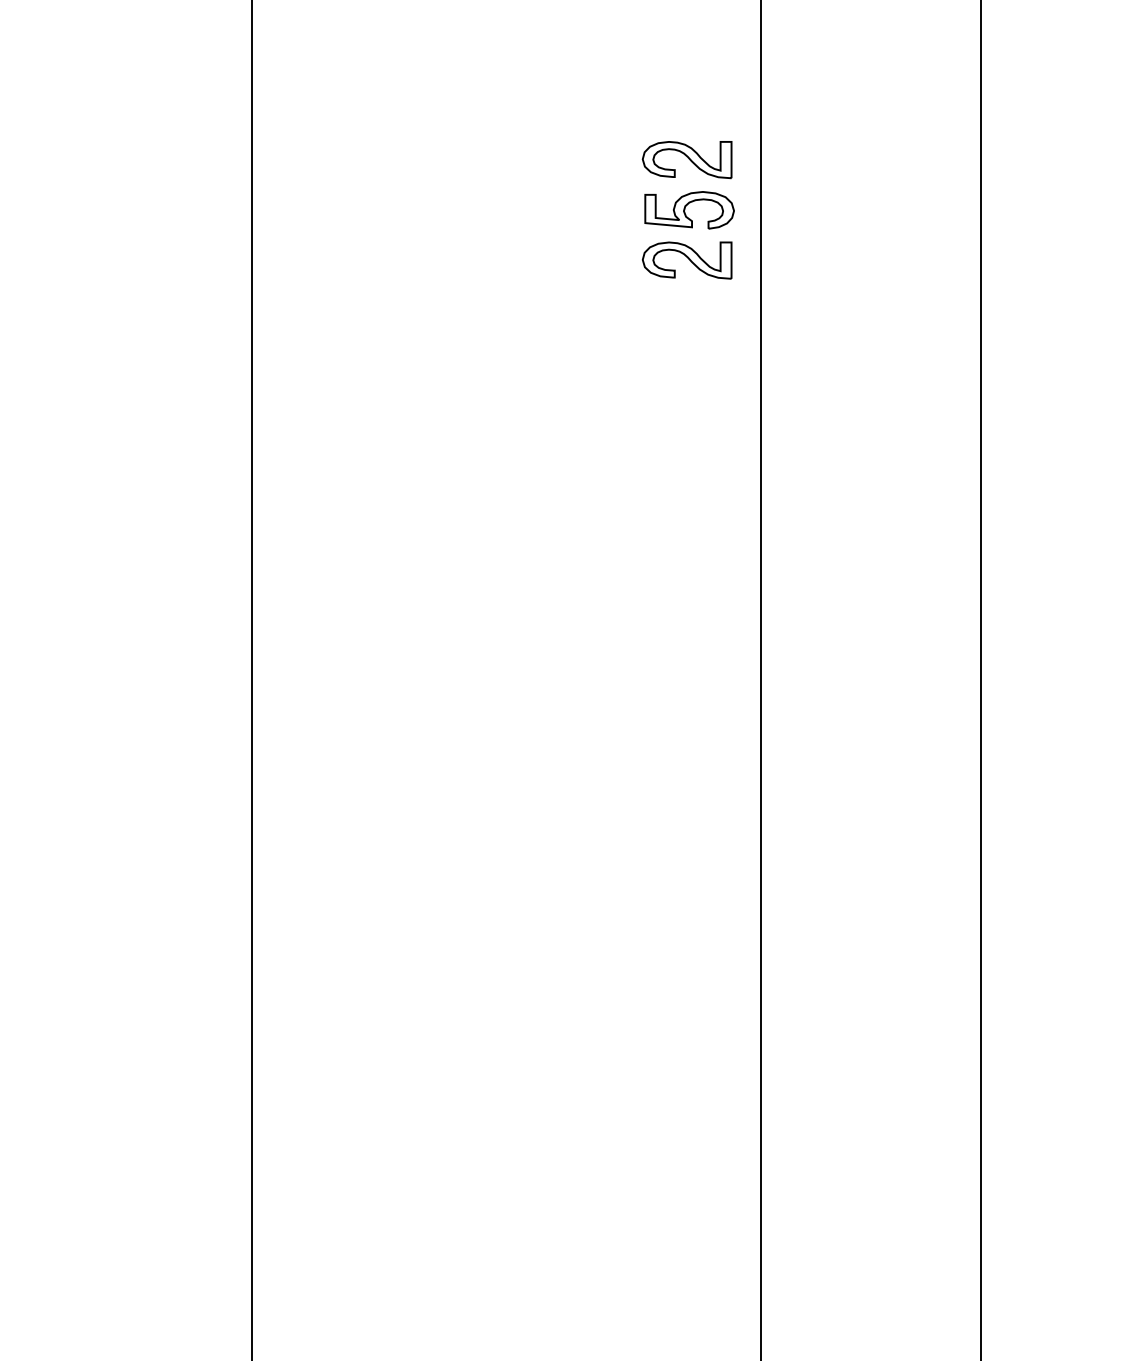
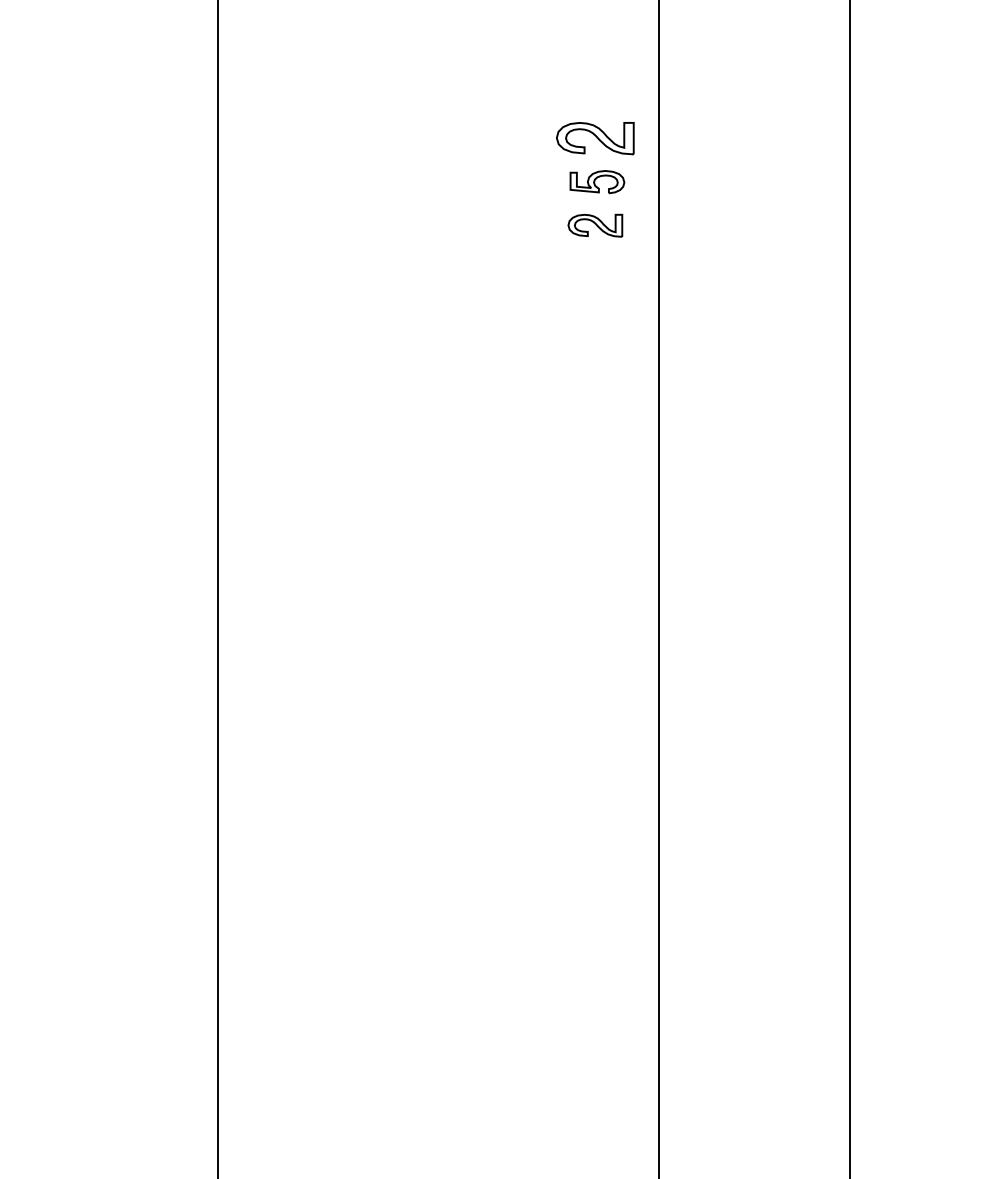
part: (689, 209) -> (597, 181), size x0.7
part: (687, 260) -> (595, 225), size x0.7

